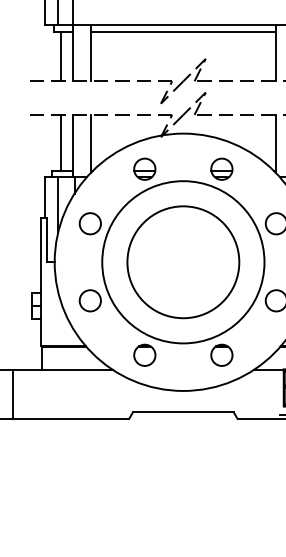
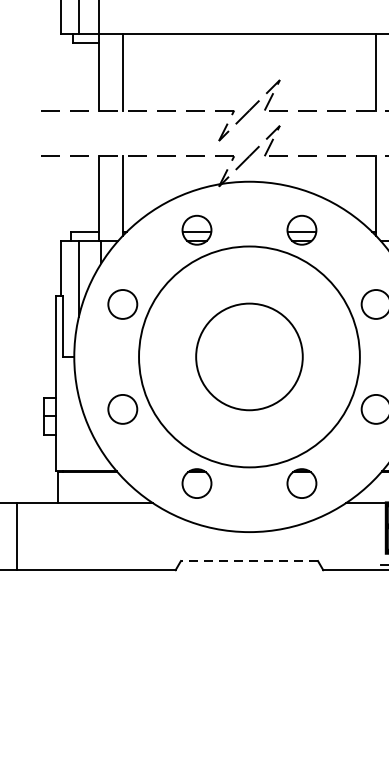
line: (183, 32) -> (249, 44), removed
line: (60, 56) -> (82, 76), removed
line: (60, 142) -> (82, 193), removed
circle: (183, 262) -> (249, 357), size x0.7
line: (182, 412) -> (248, 561), solid -> dashed

